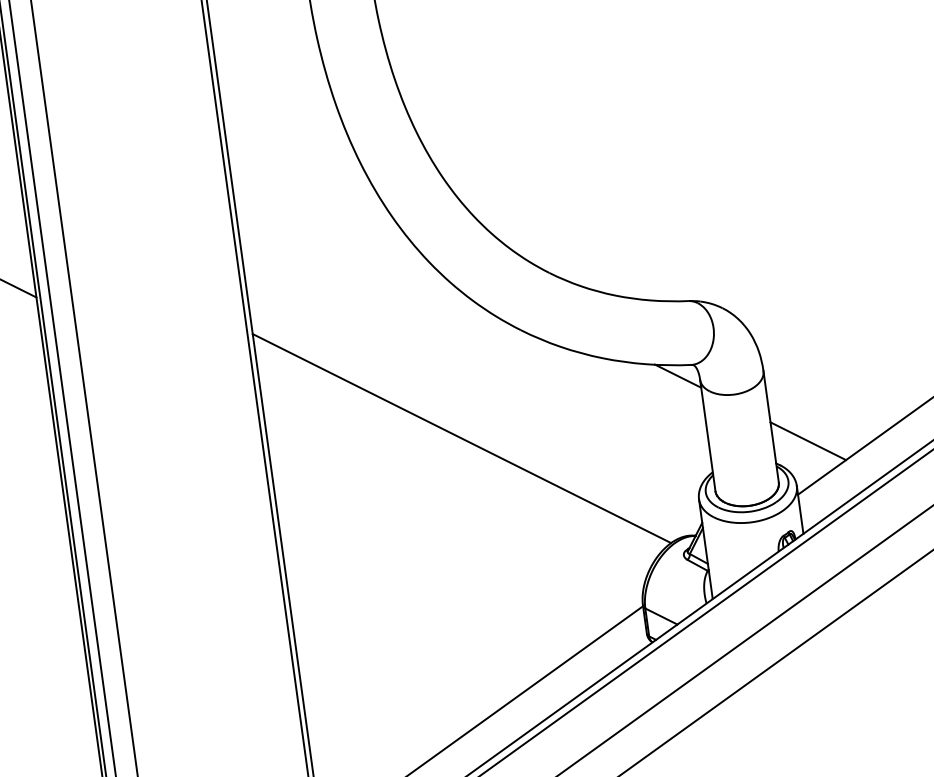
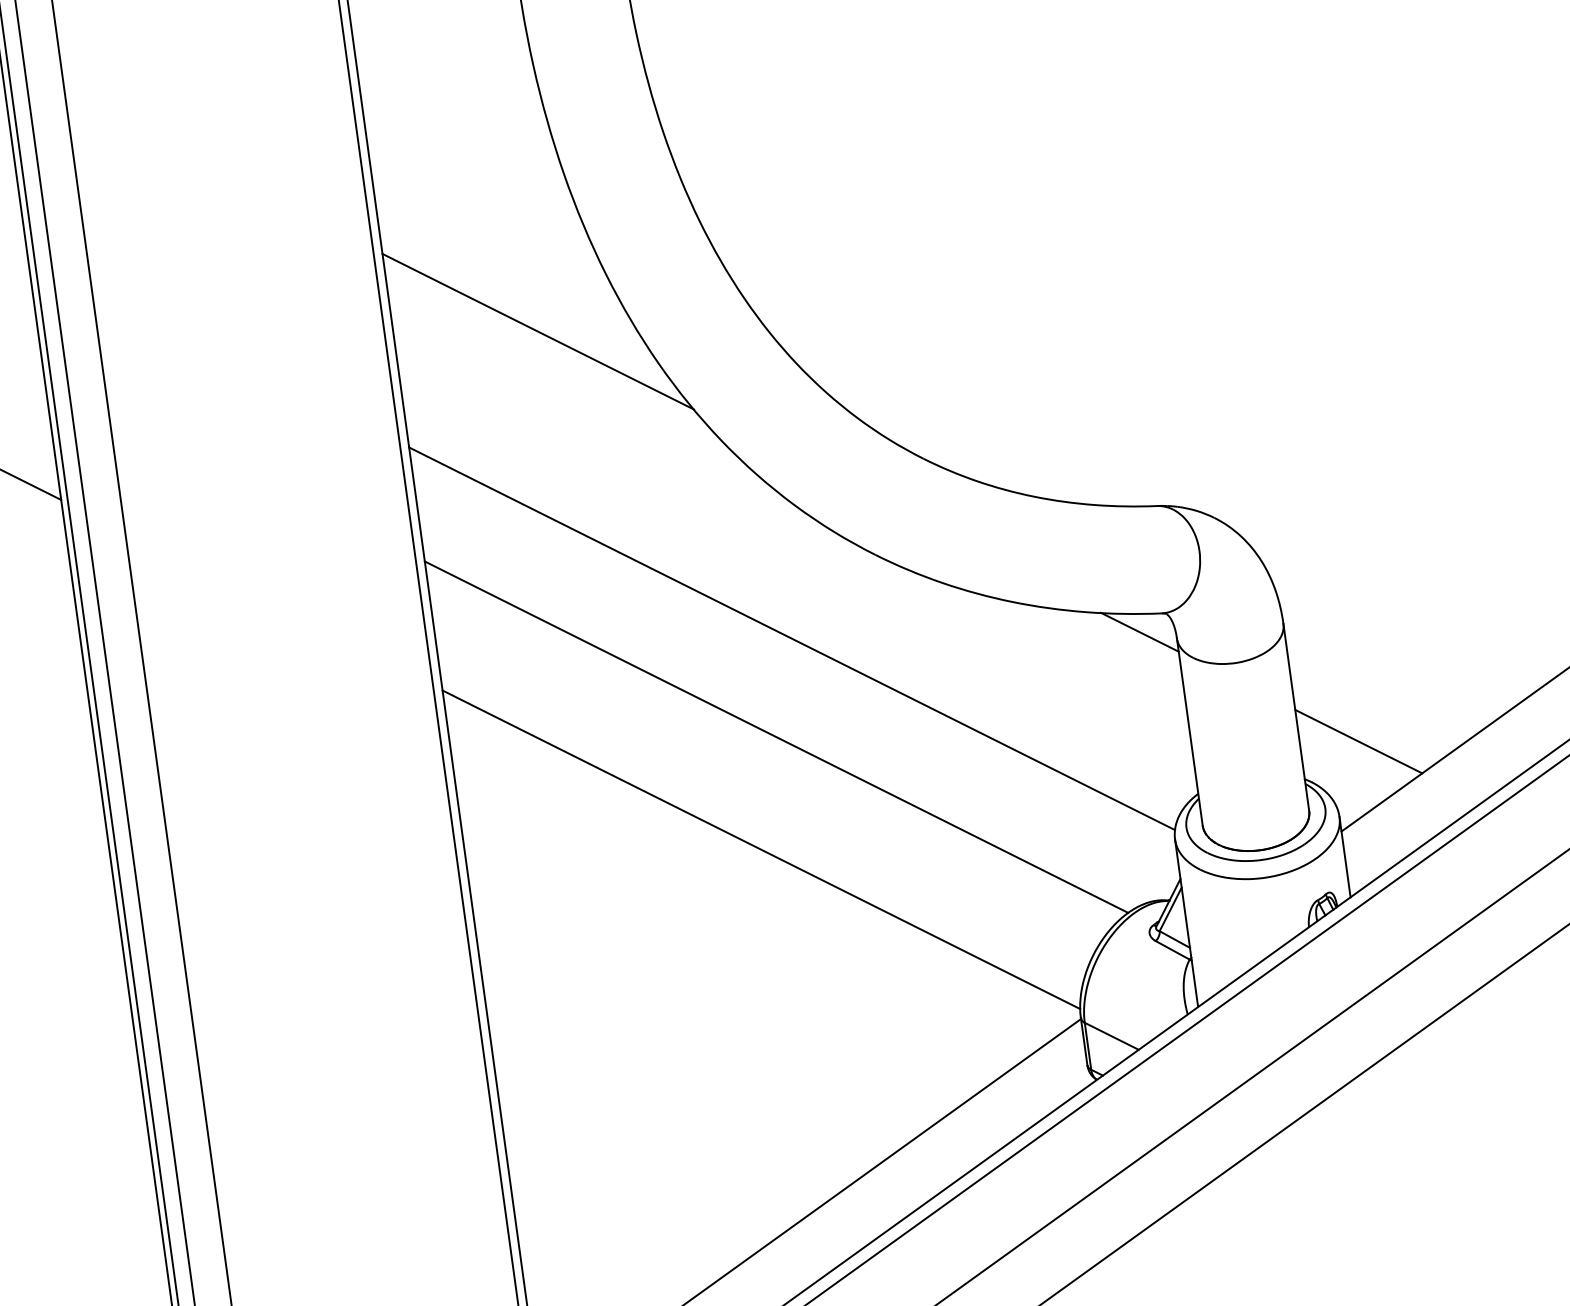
line: (319, 197) -> (537, 331), added
line: (471, 379) -> (792, 637), added
line: (452, 505) -> (760, 849), added

